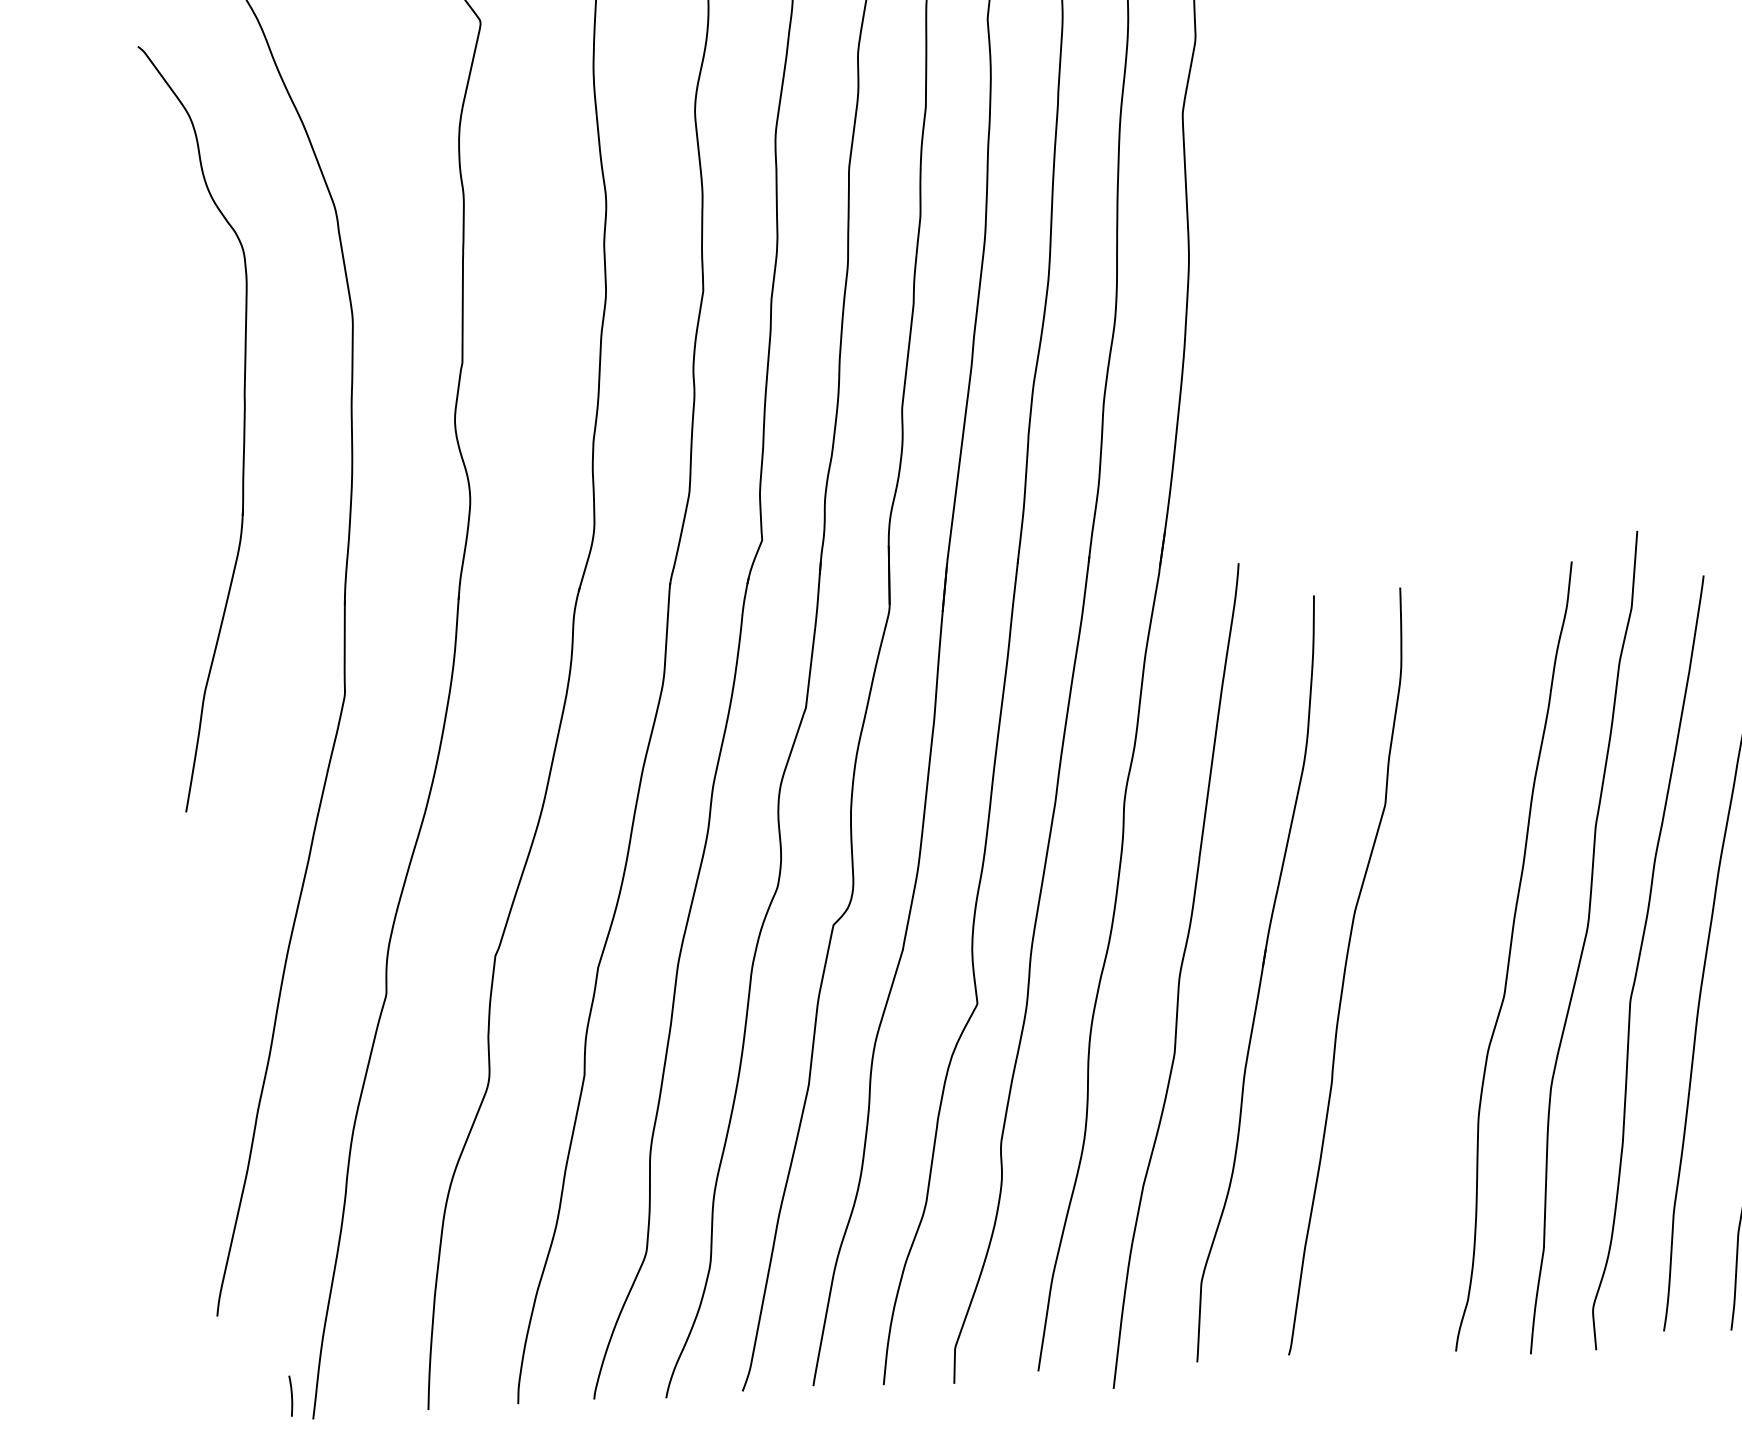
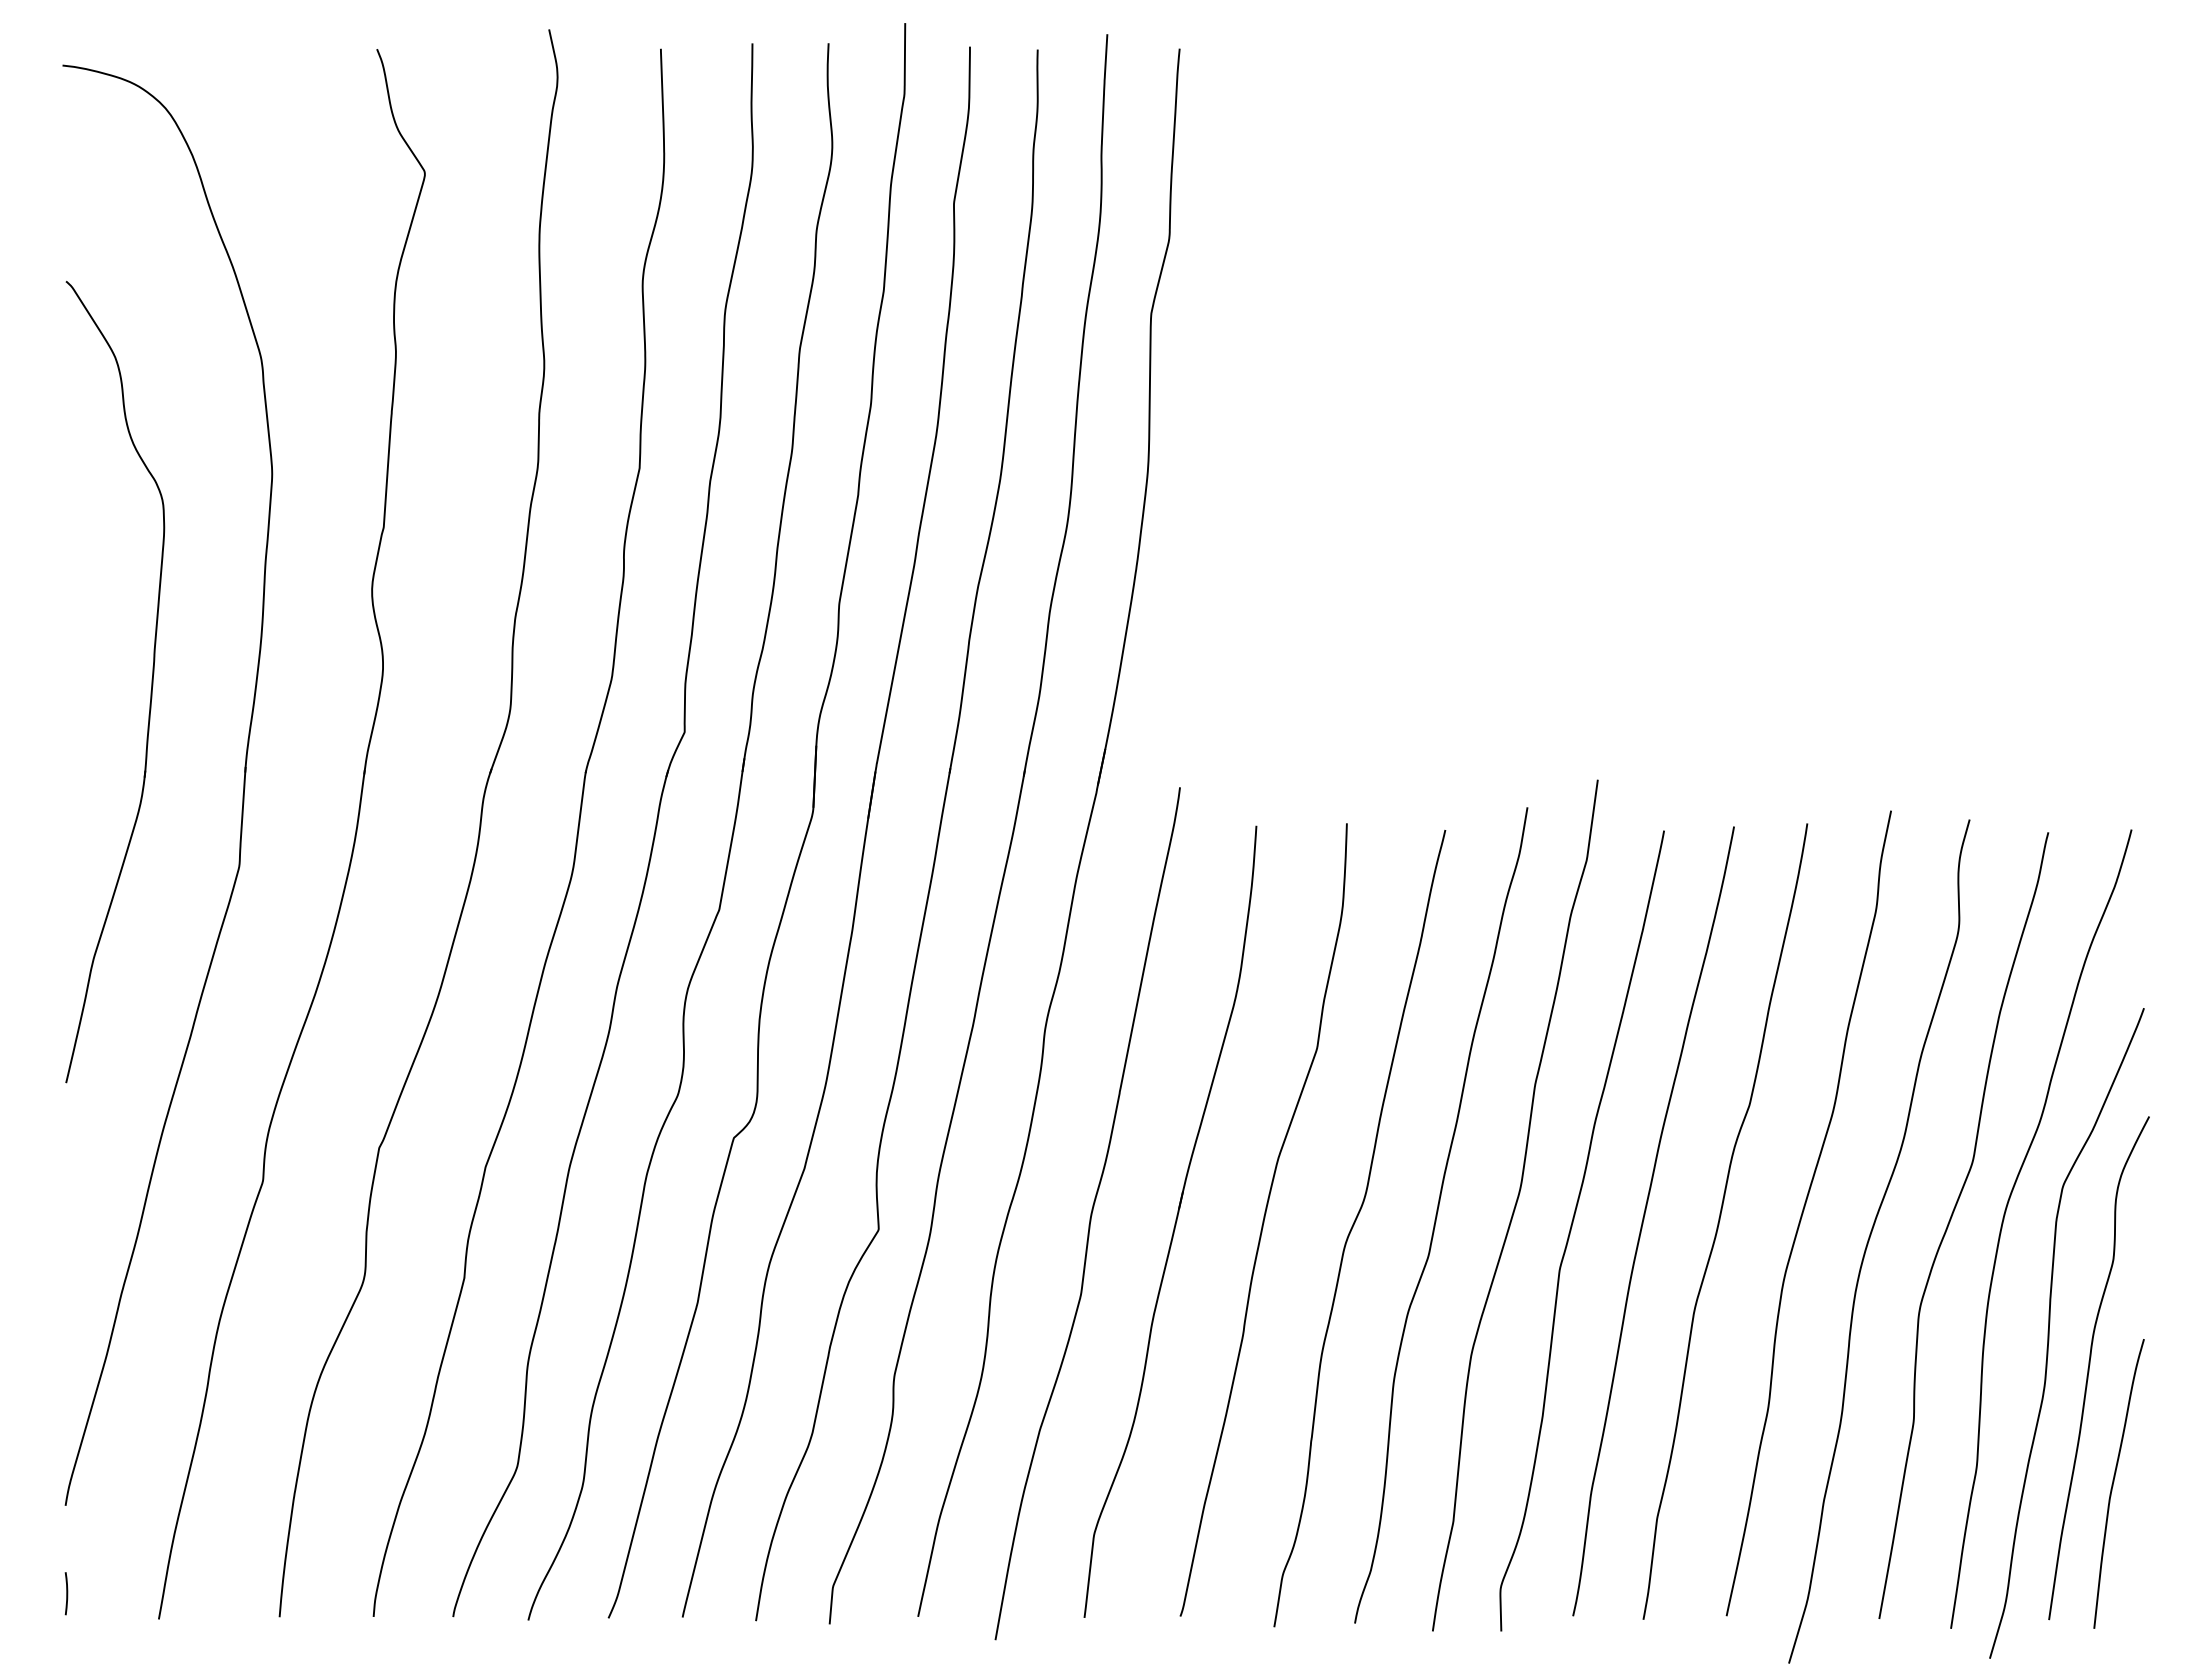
part: (243, 423) -> (151, 681), moved
curve: (1431, 971) -> (1354, 1225), added
curve: (291, 1395) -> (66, 1593), moved

